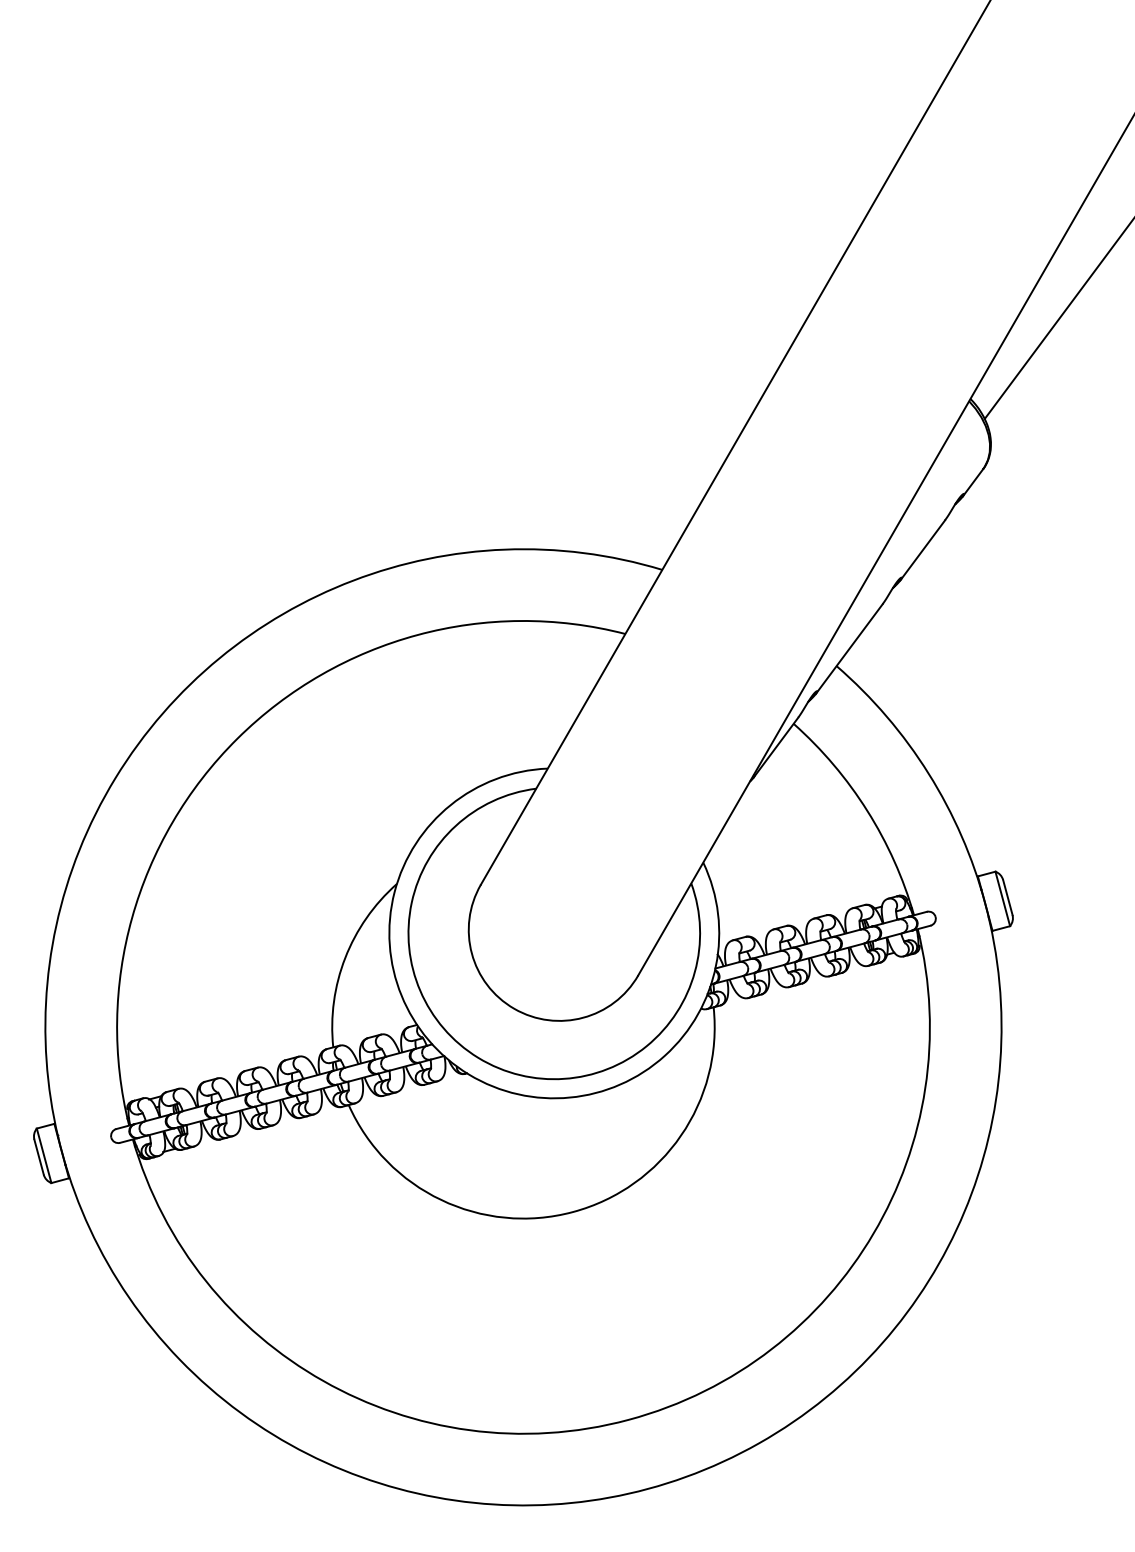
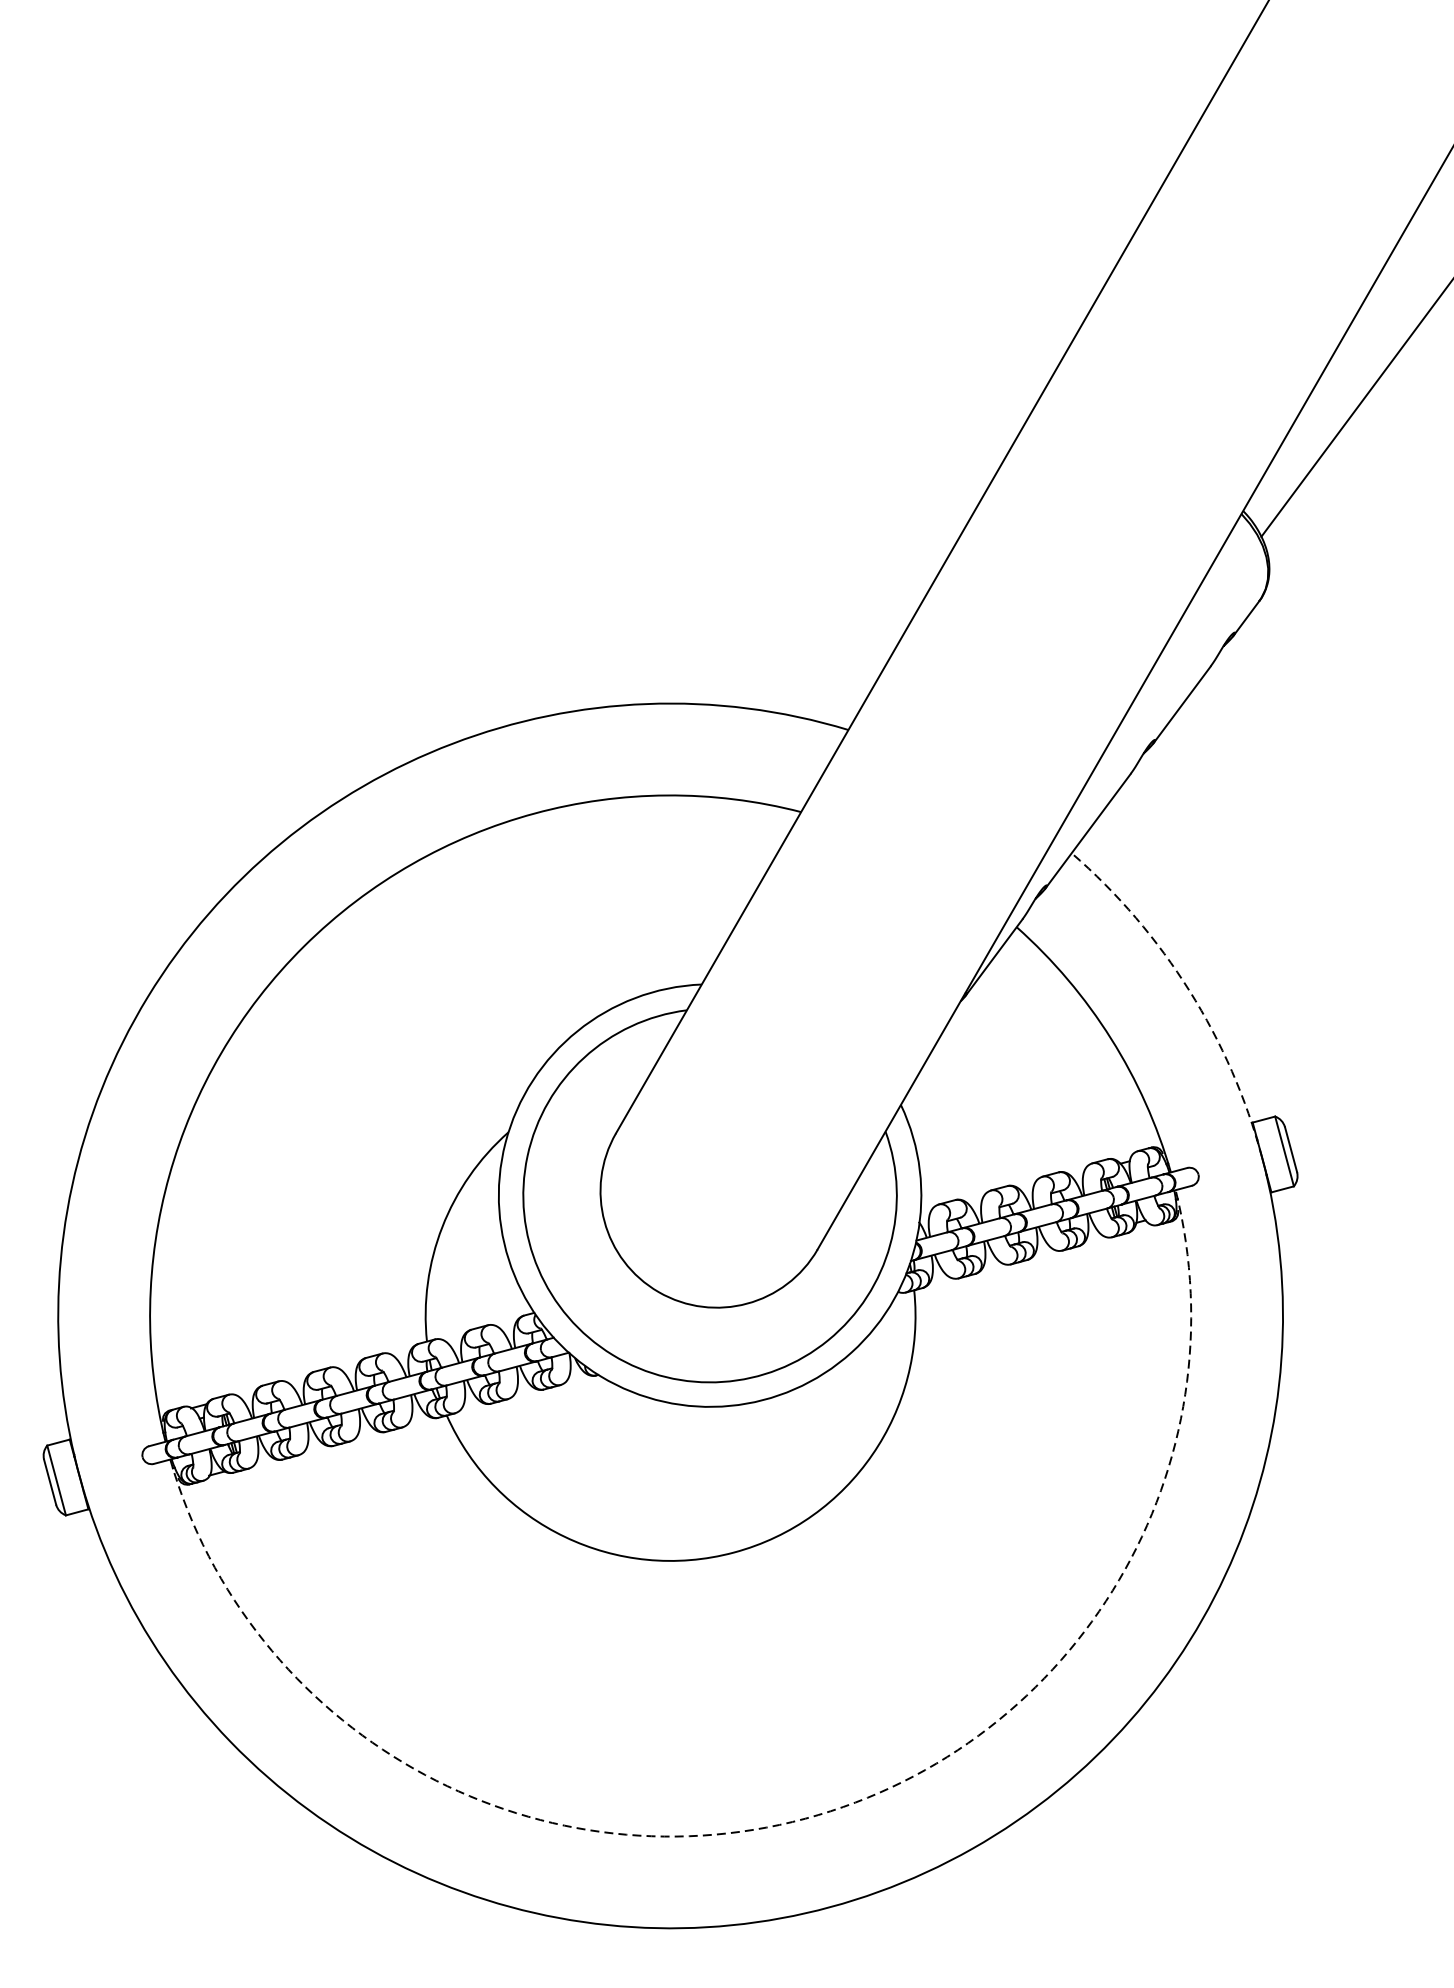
arc: (928, 773) -> (1189, 990), solid -> dashed
arc: (628, 1419) -> (805, 1818), solid -> dashed

